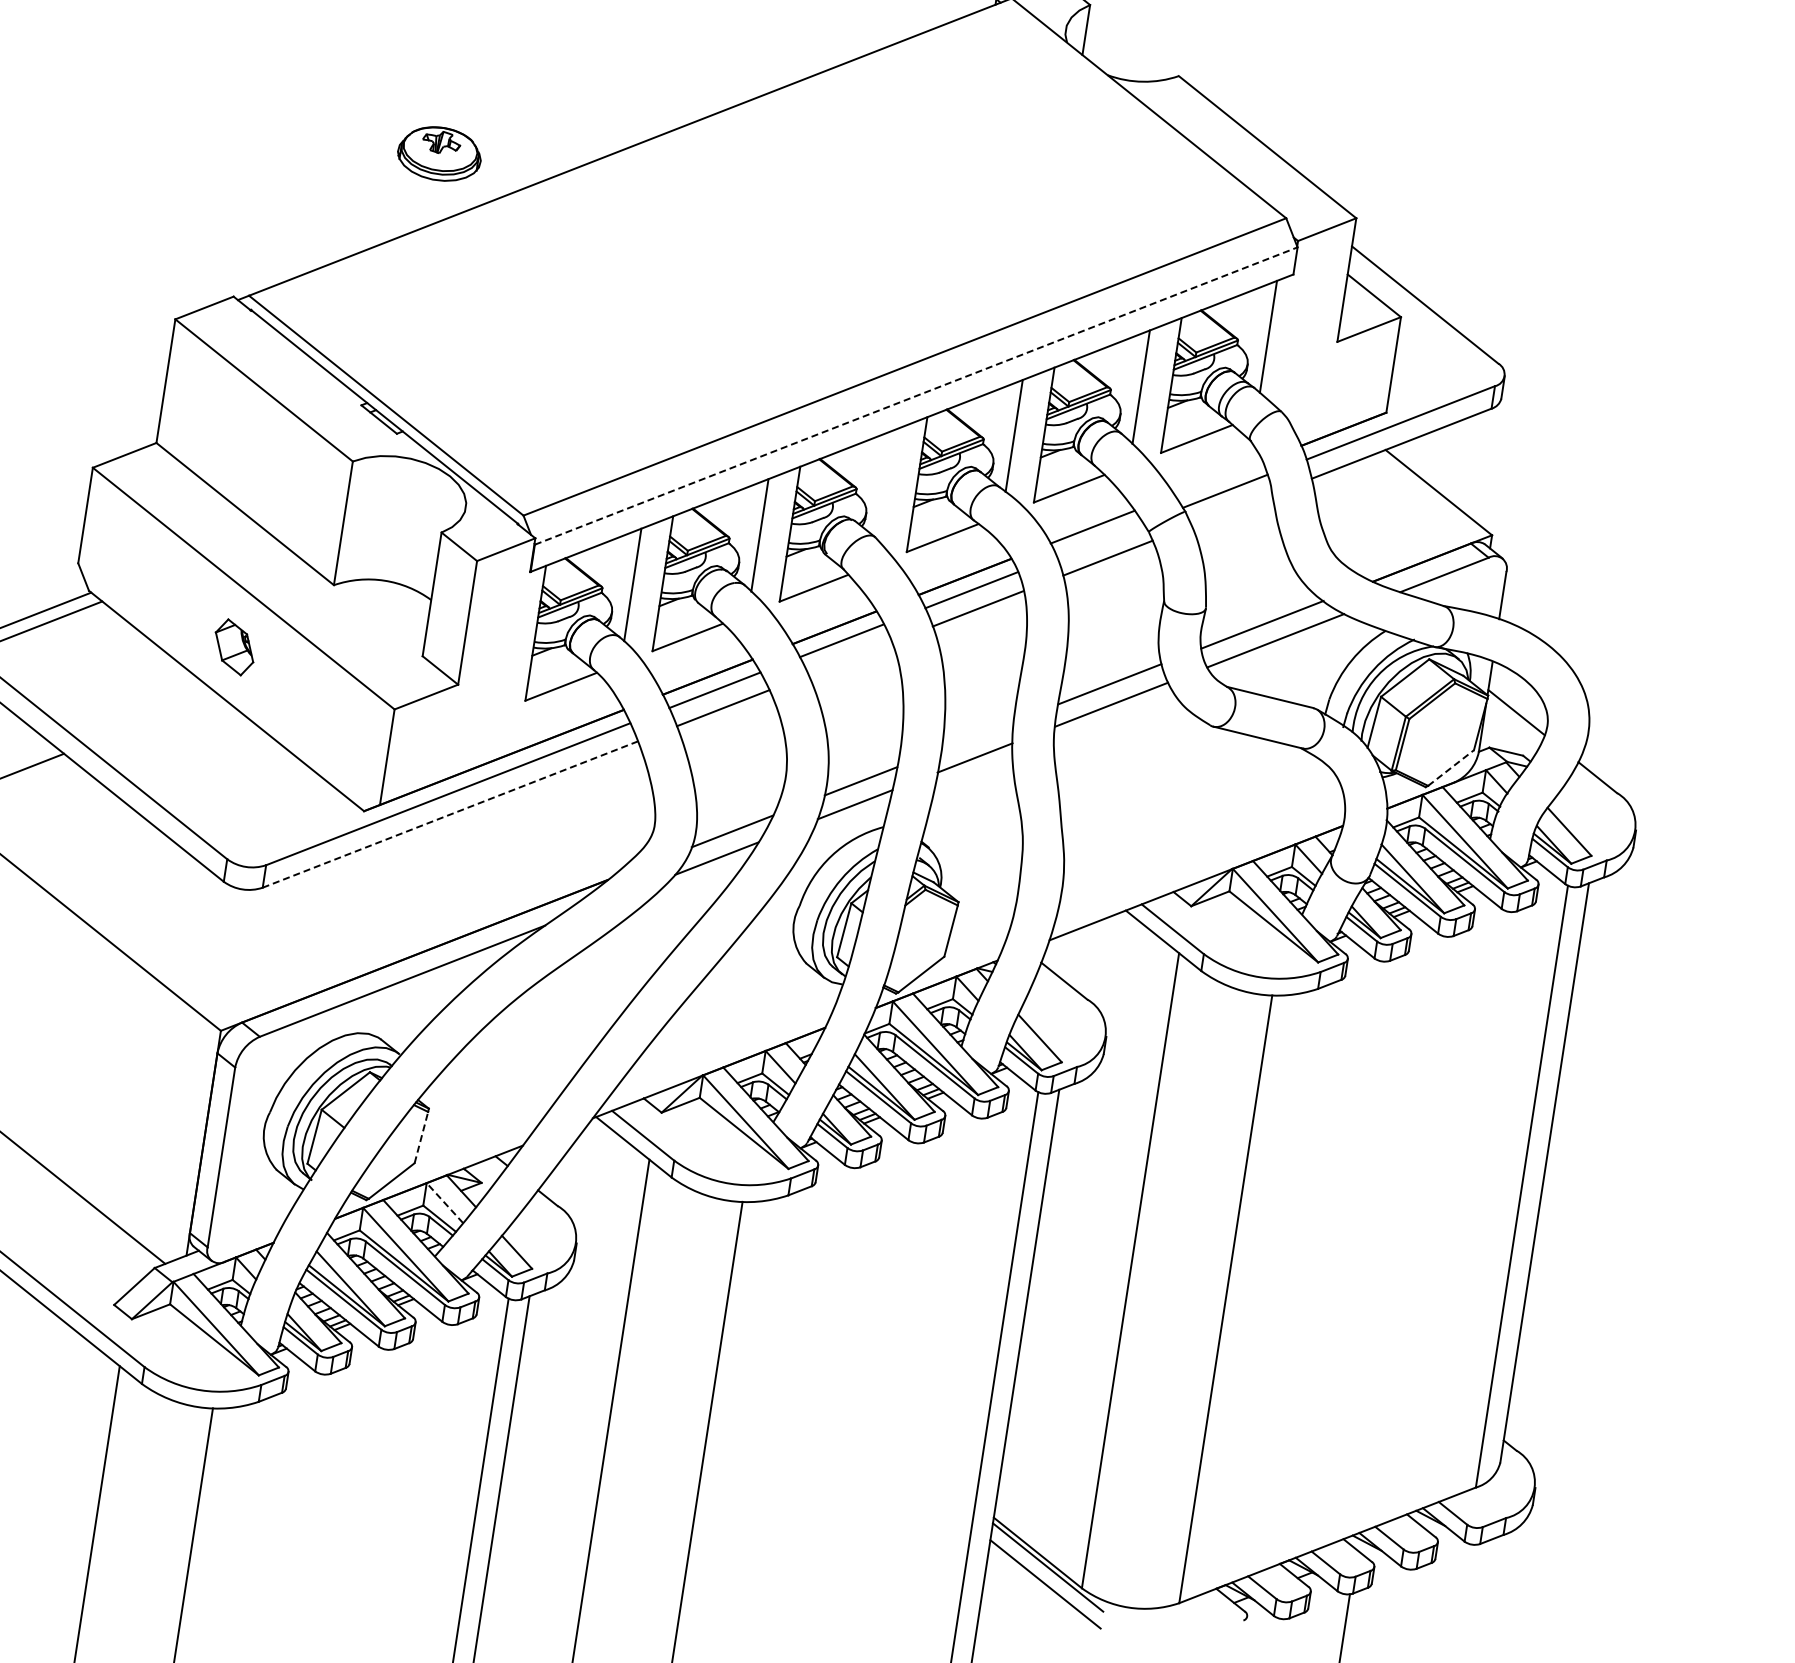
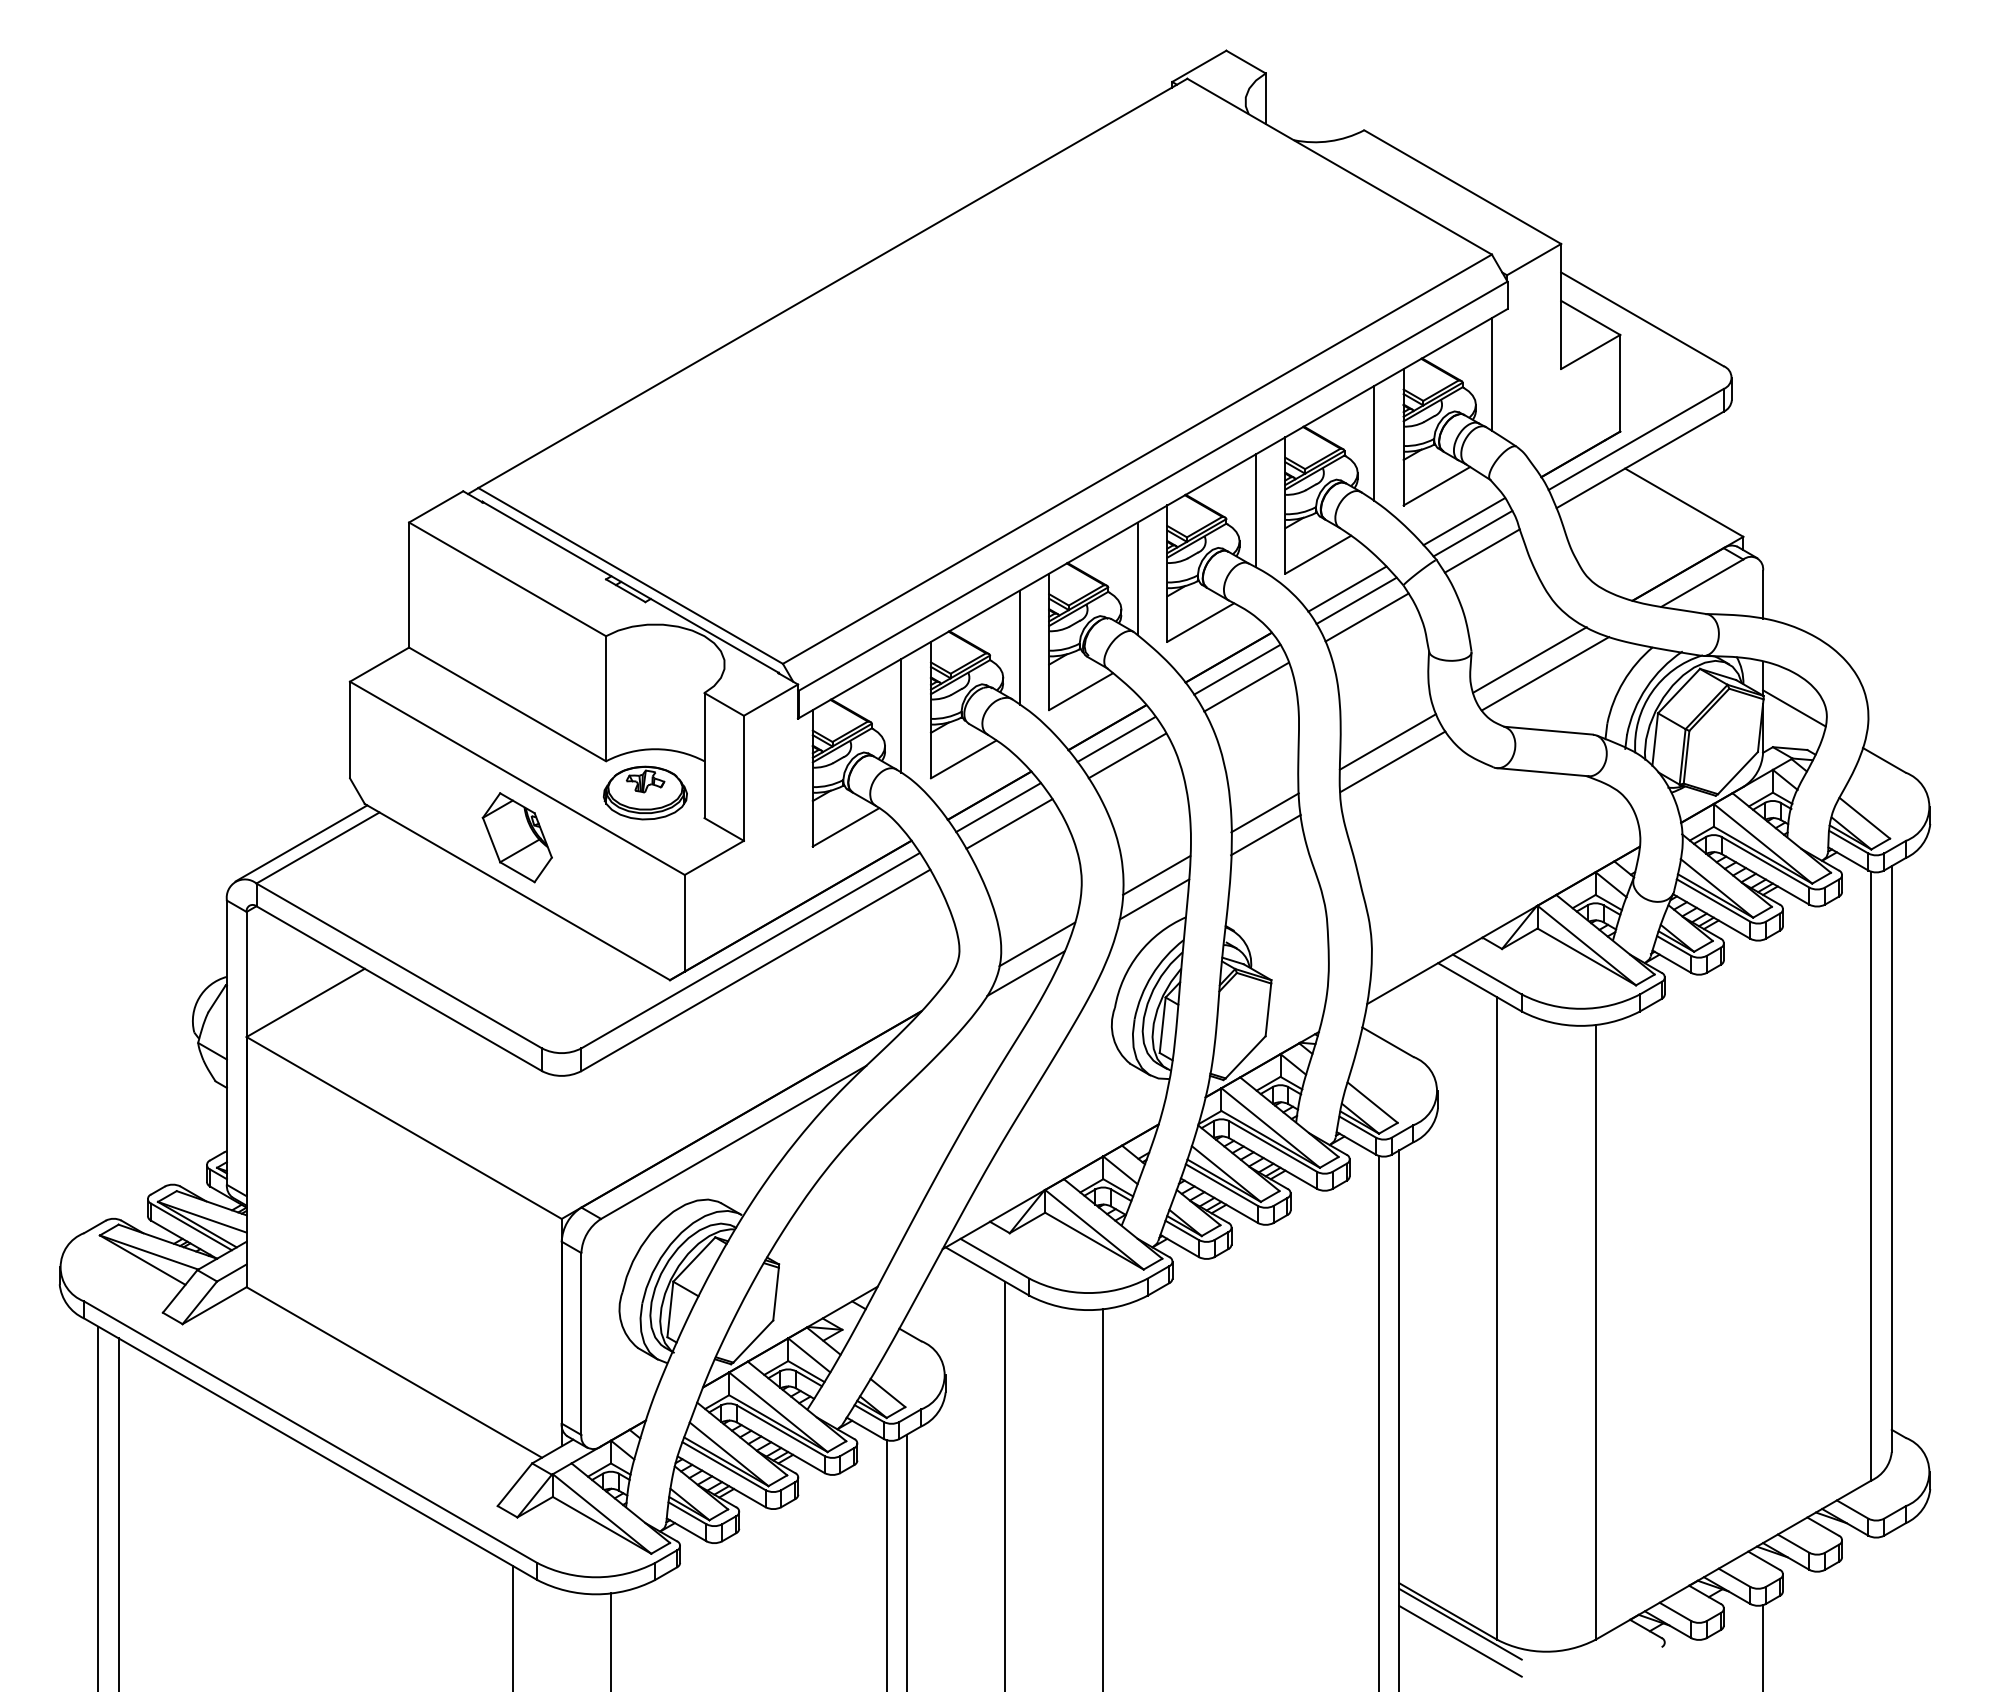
part: (439, 153) -> (645, 792), moved
line: (916, 396) -> (1153, 486), dashed -> solid
line: (1218, 477) -> (1464, 521), added
line: (886, 484) -> (1137, 578), added
line: (1231, 509) -> (1481, 550), added
line: (1100, 539) -> (1356, 600), added
part: (233, 646) -> (516, 837), size x1.67
line: (849, 658) -> (1126, 755), added
line: (977, 735) -> (1264, 812), added
line: (1451, 767) -> (1738, 772), dashed -> solid
line: (450, 814) -> (755, 970), dashed -> solid
line: (421, 1138) -> (776, 1294), dashed -> solid
line: (444, 1203) -> (808, 1355), dashed -> solid

